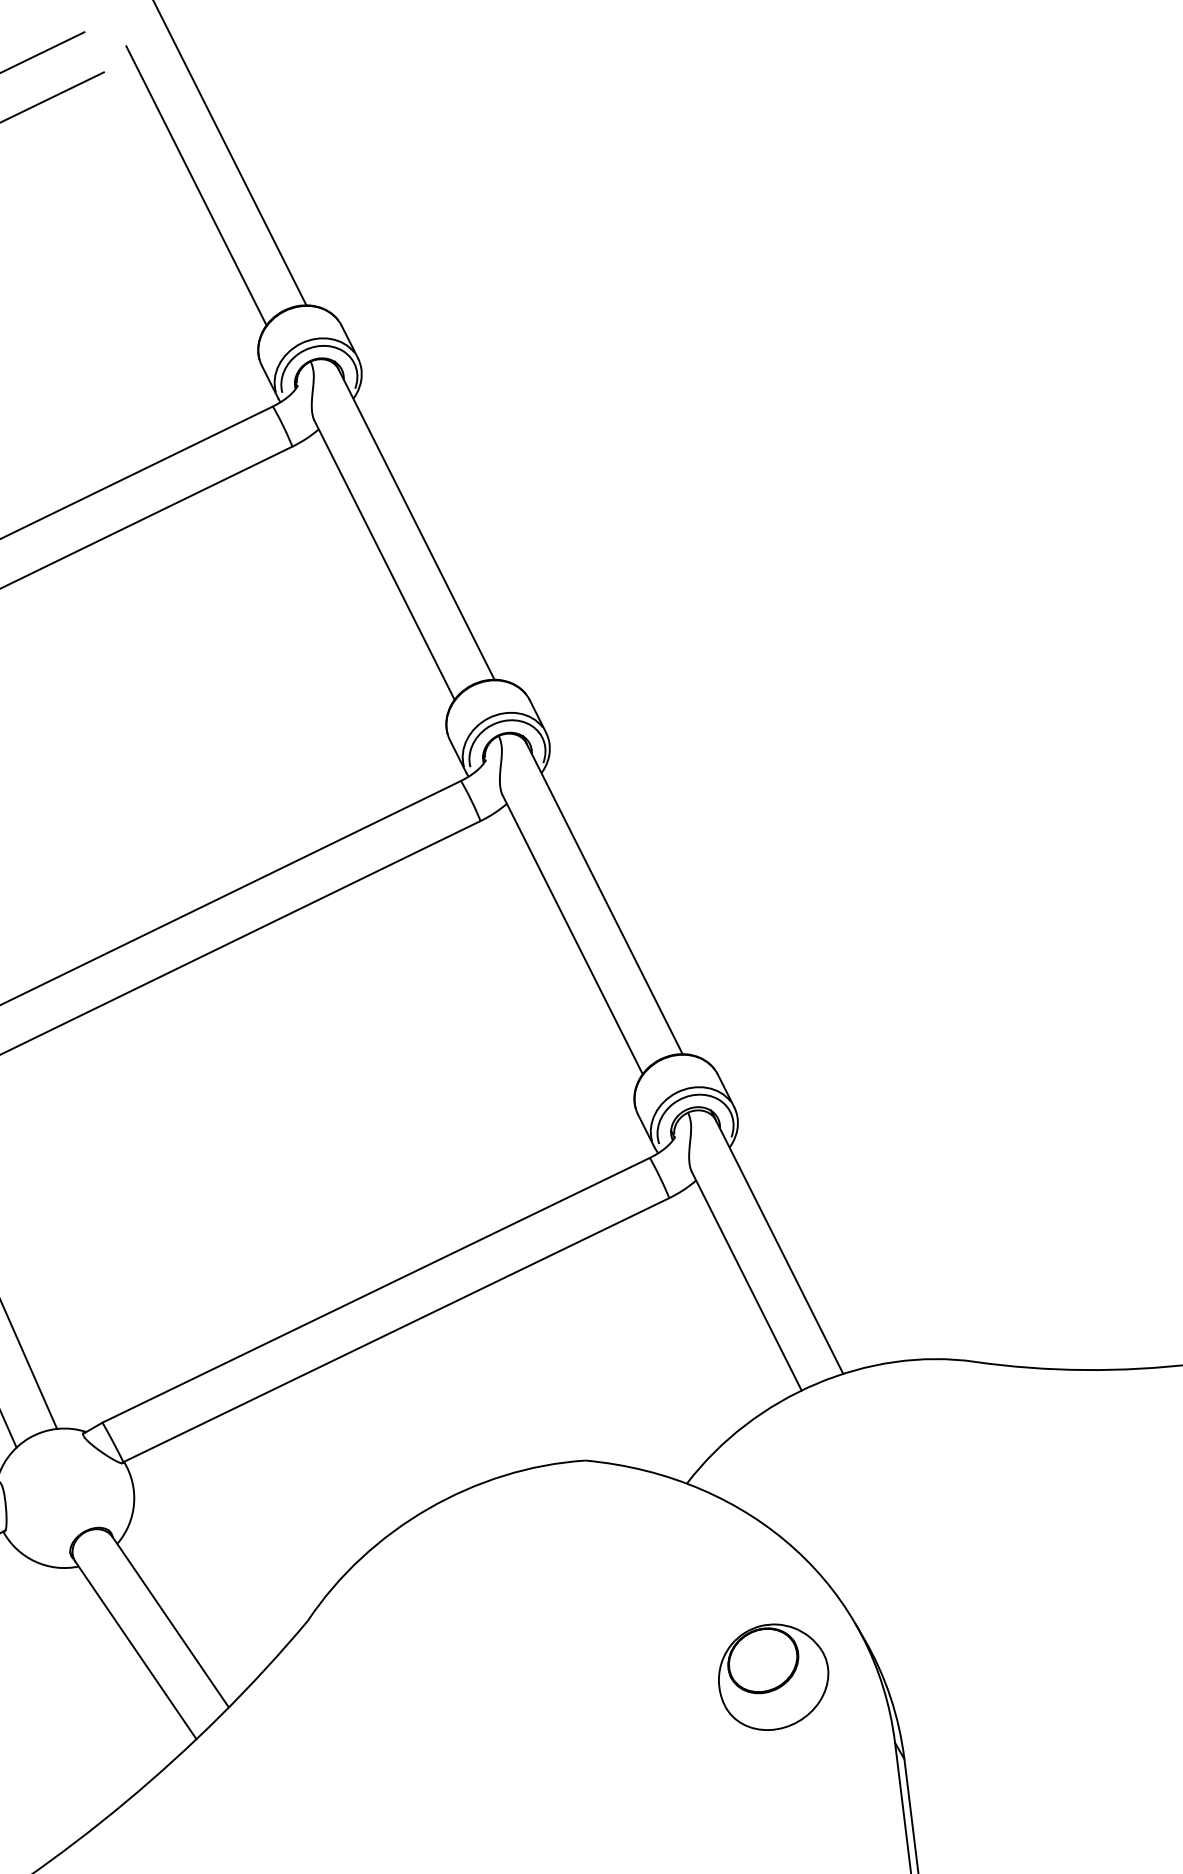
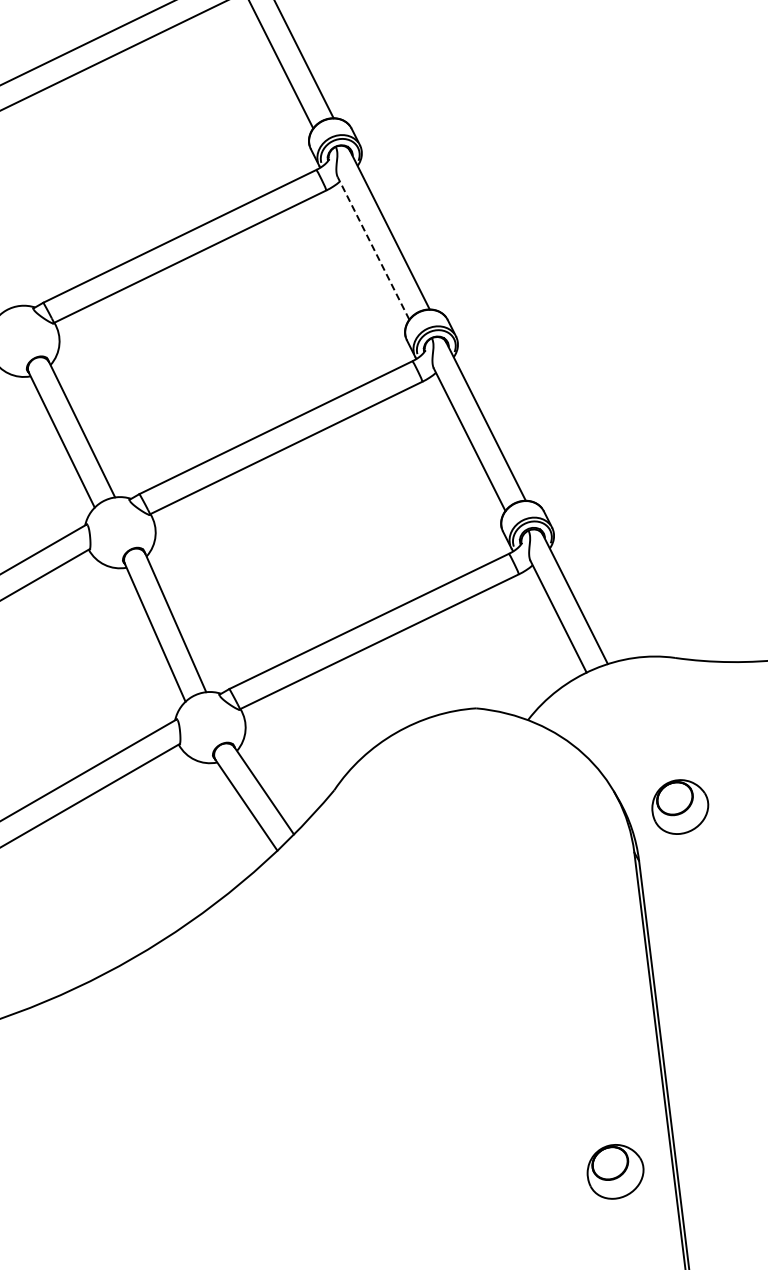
line: (384, 560) -> (373, 248), solid -> dashed
part: (774, 1676) -> (680, 806), moved

